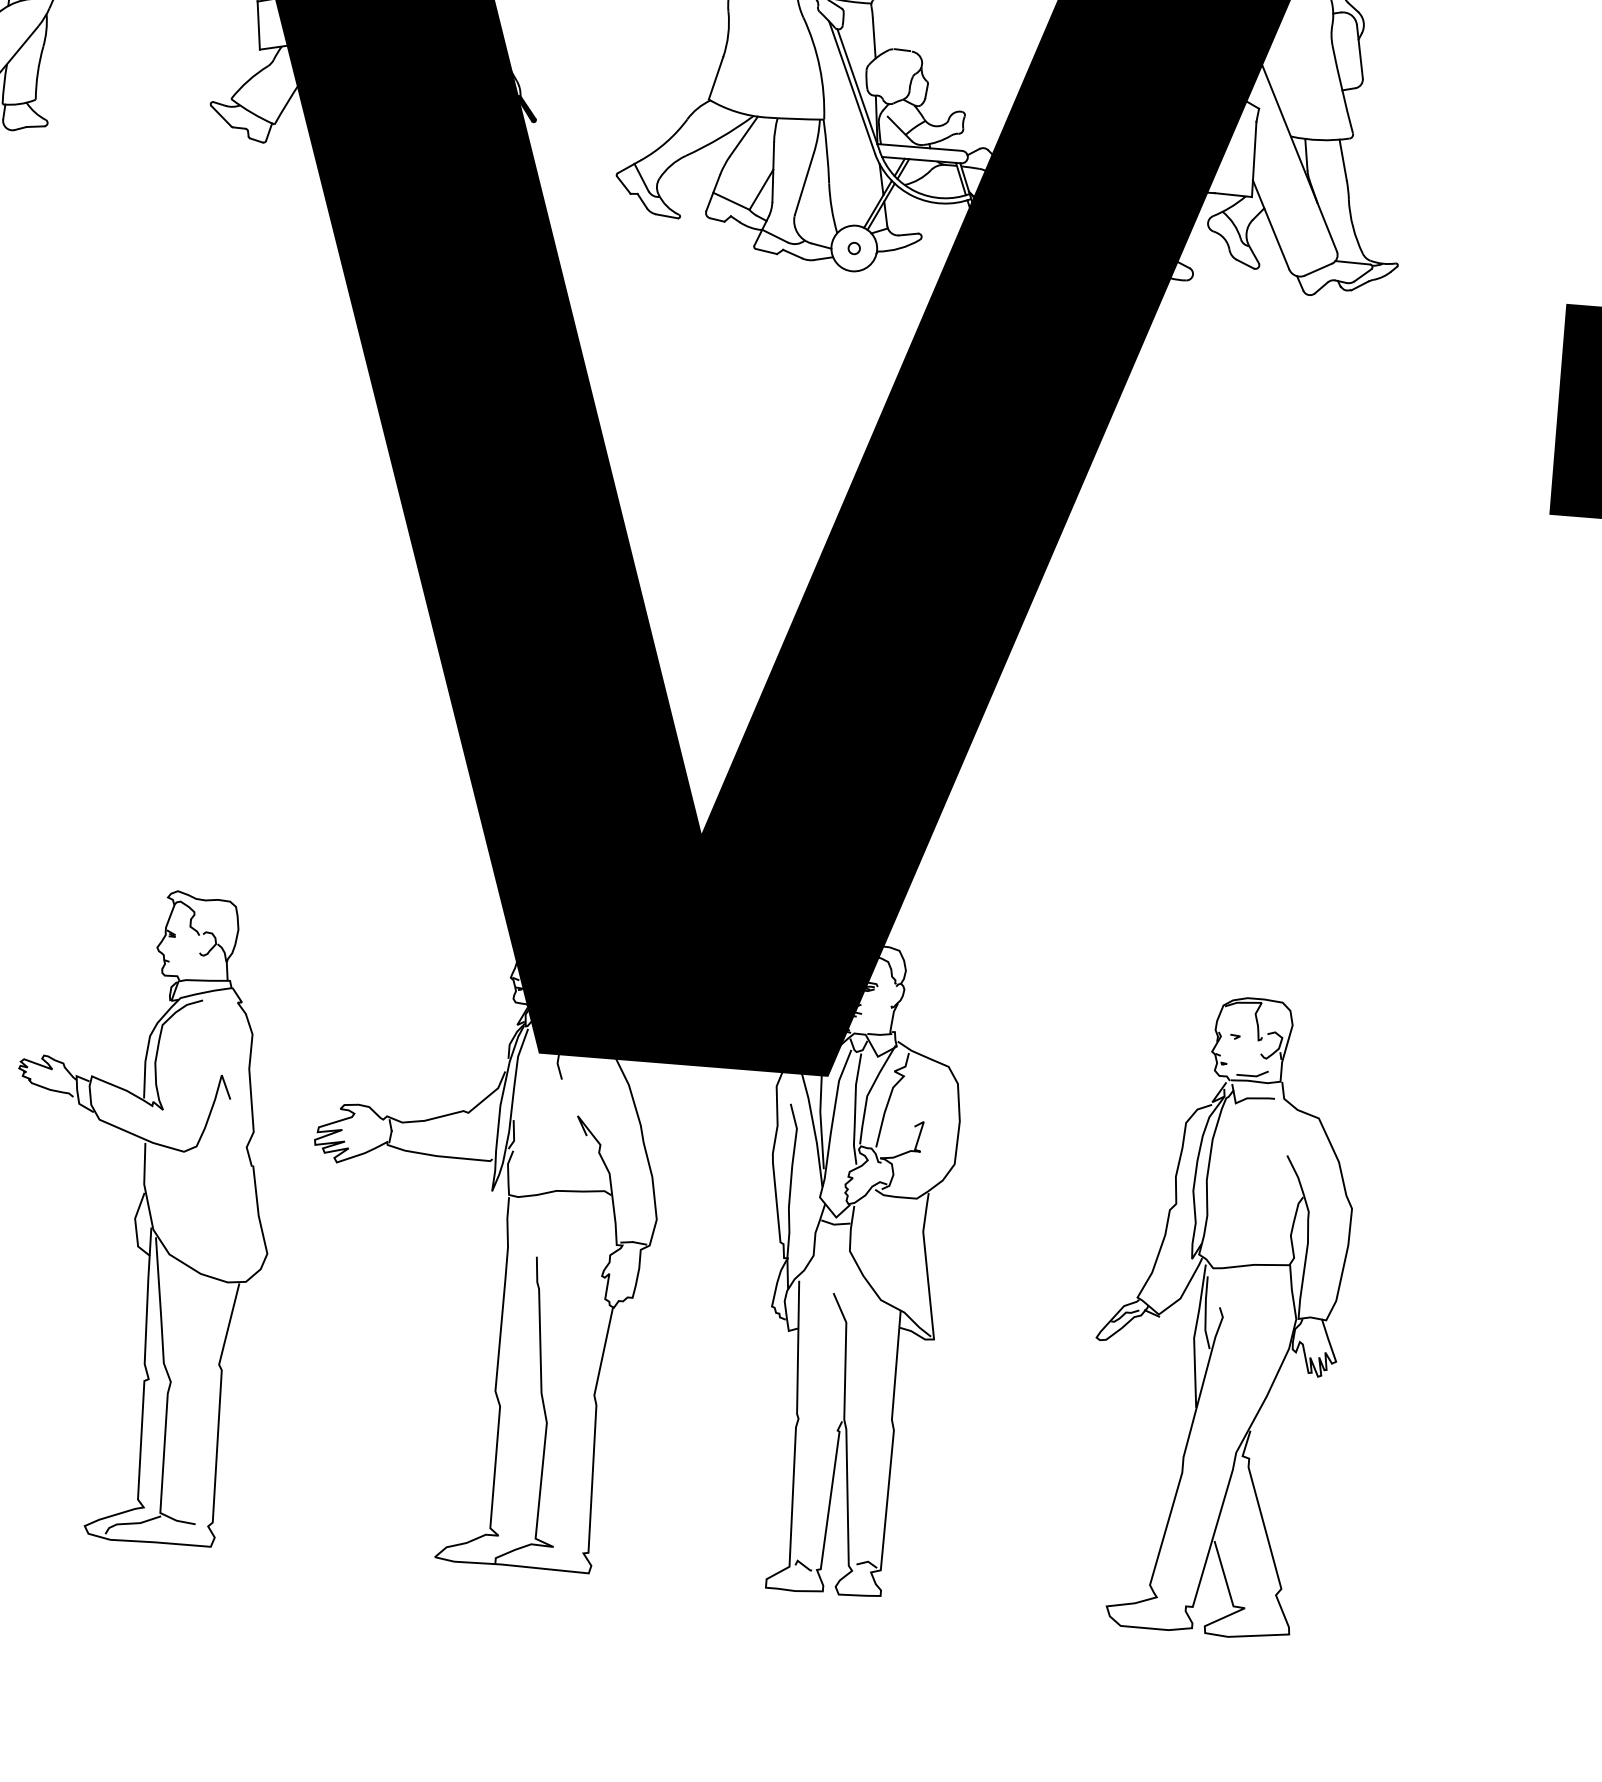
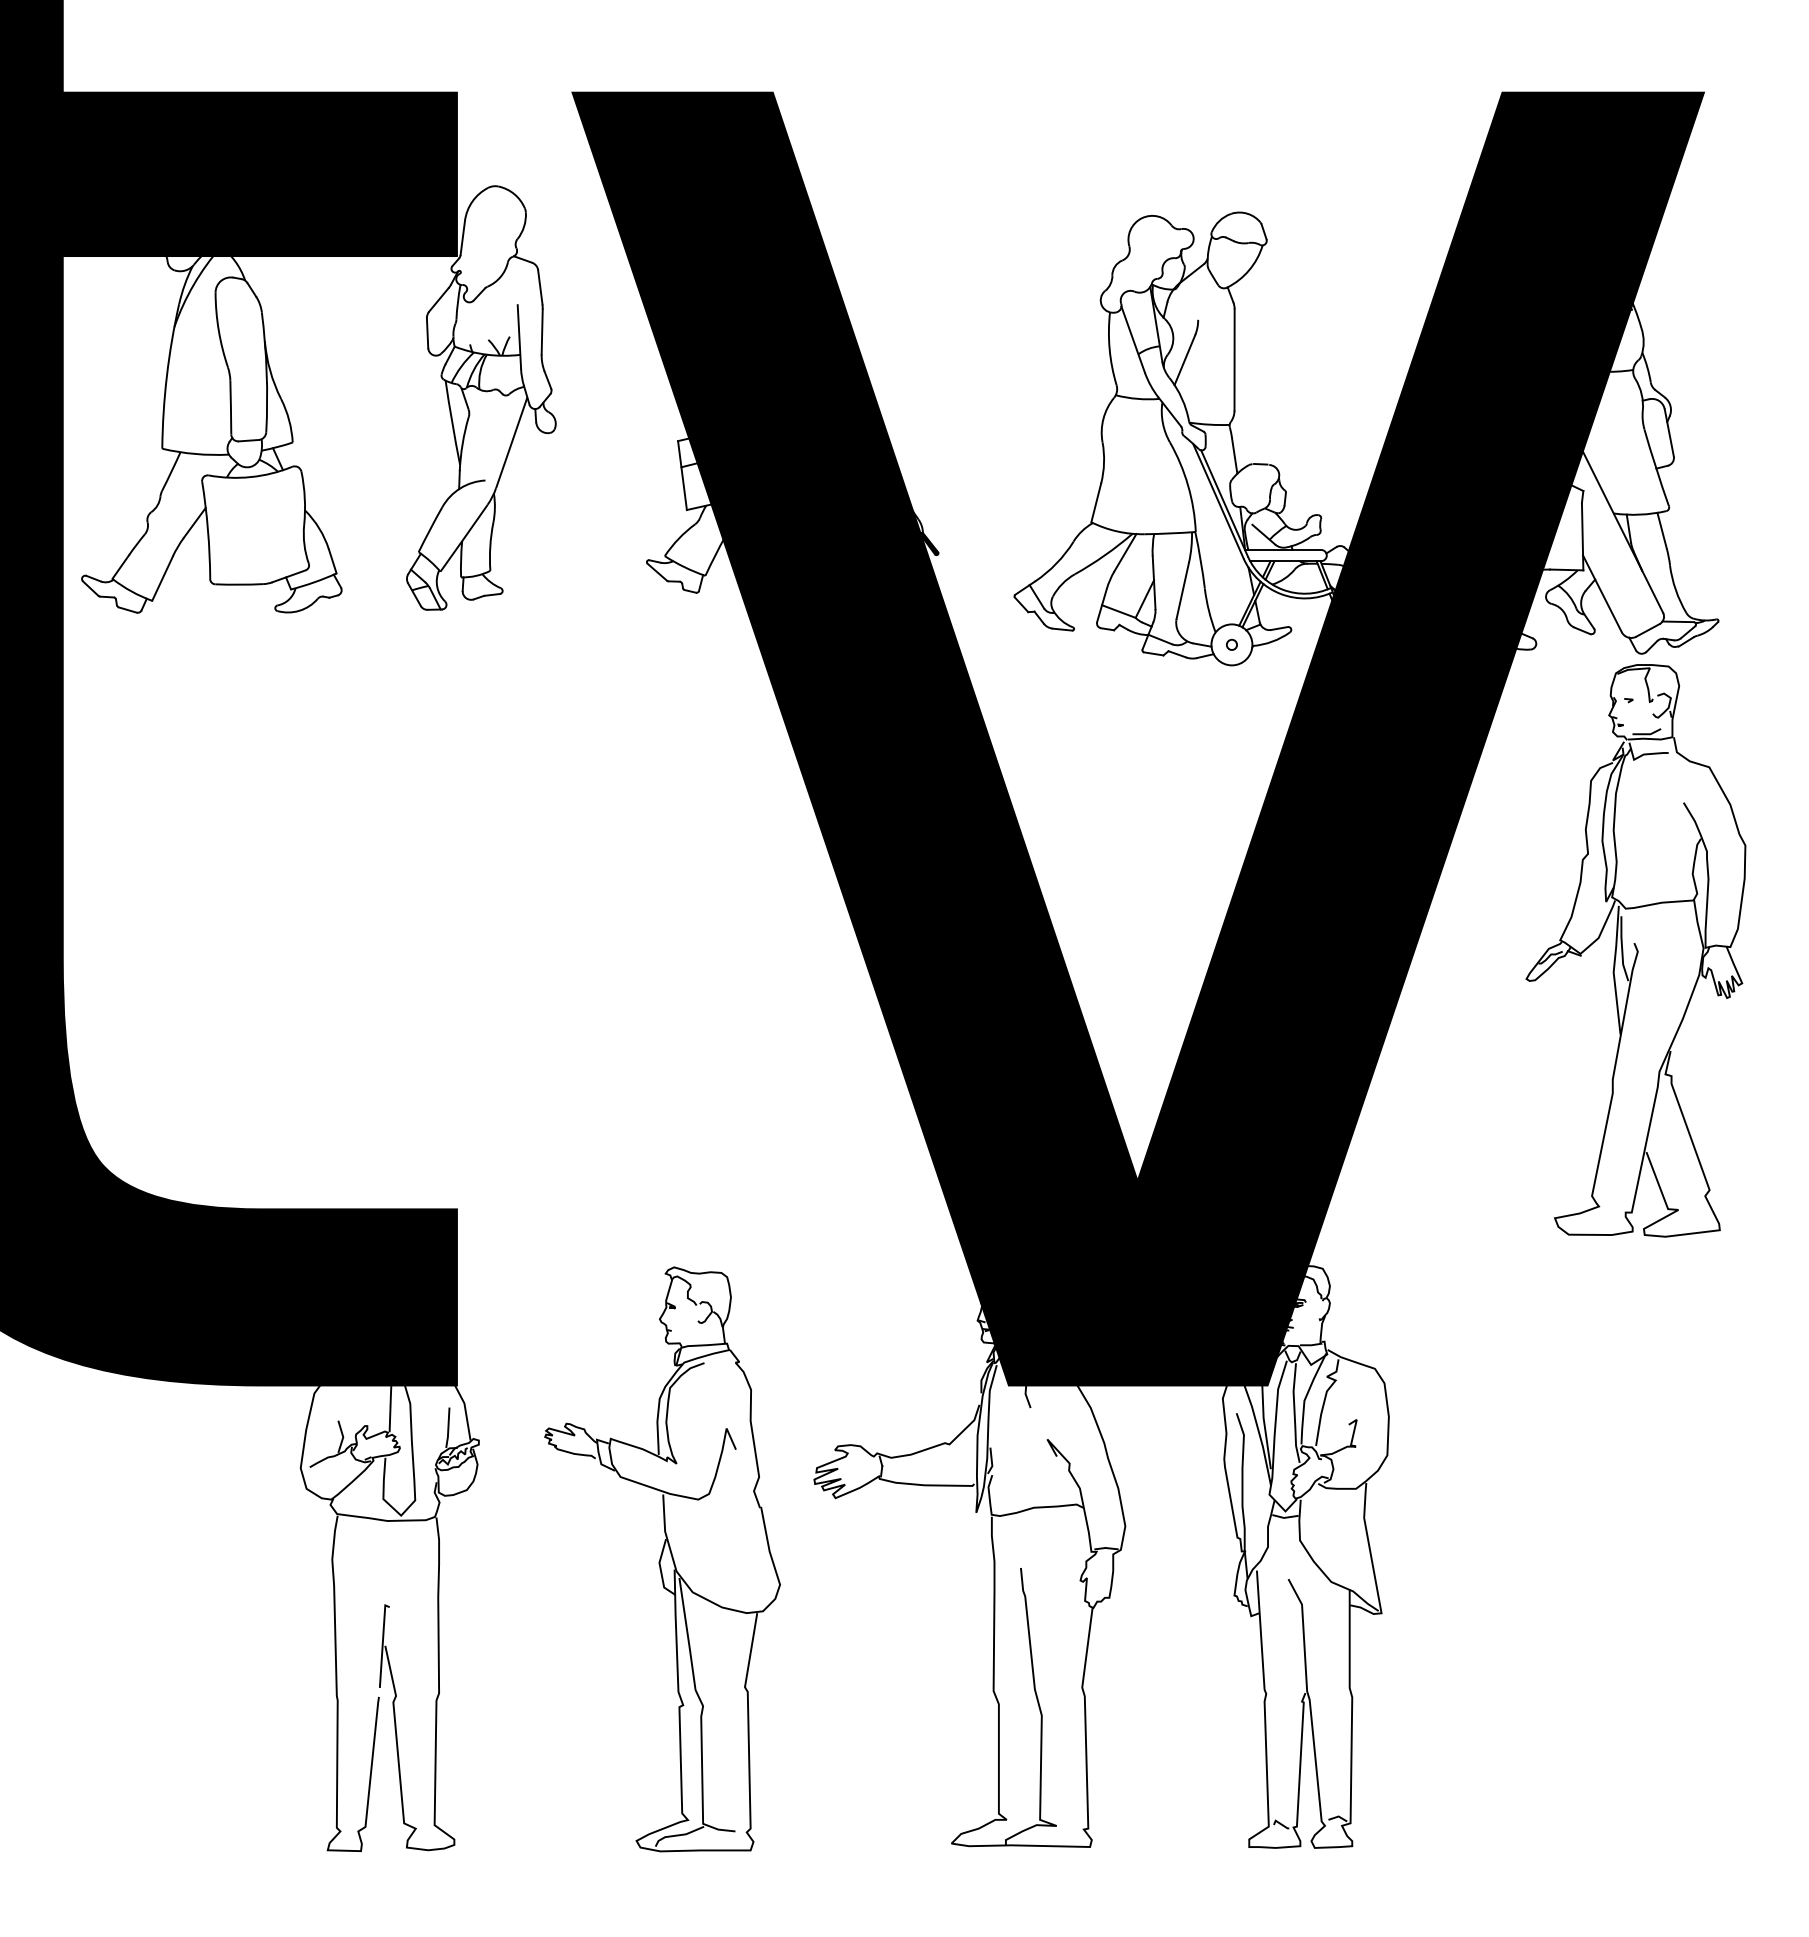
part: (1220, 1315) -> (1635, 950), moved

